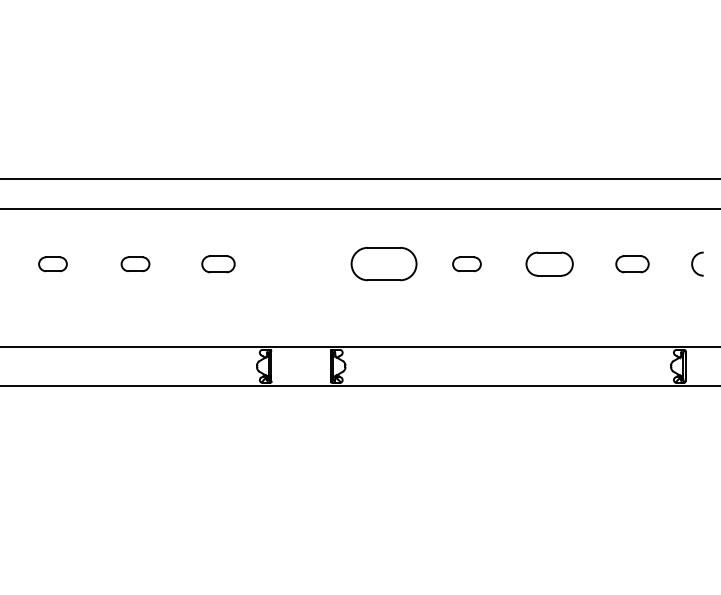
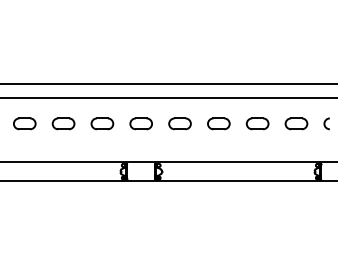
part: (52, 263) -> (24, 123), size x1.67
part: (135, 263) -> (63, 123), size x1.67
part: (218, 263) -> (102, 123), size x1.43
part: (299, 263) -> (140, 123), added
part: (382, 263) -> (179, 123), size x0.71
part: (466, 263) -> (218, 123), size x1.67
part: (632, 263) -> (296, 123), size x1.43

